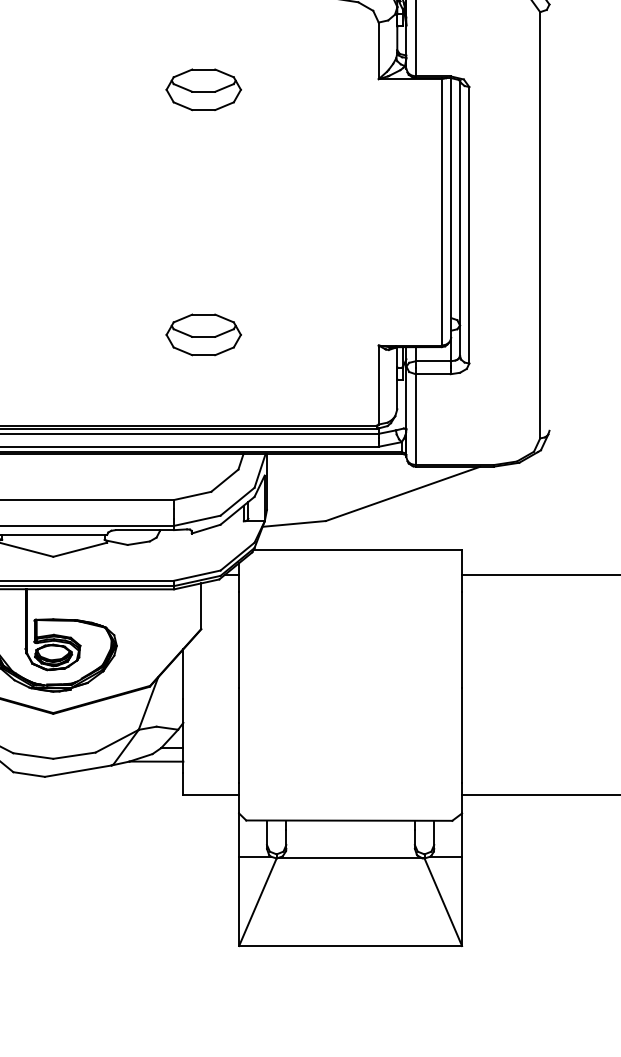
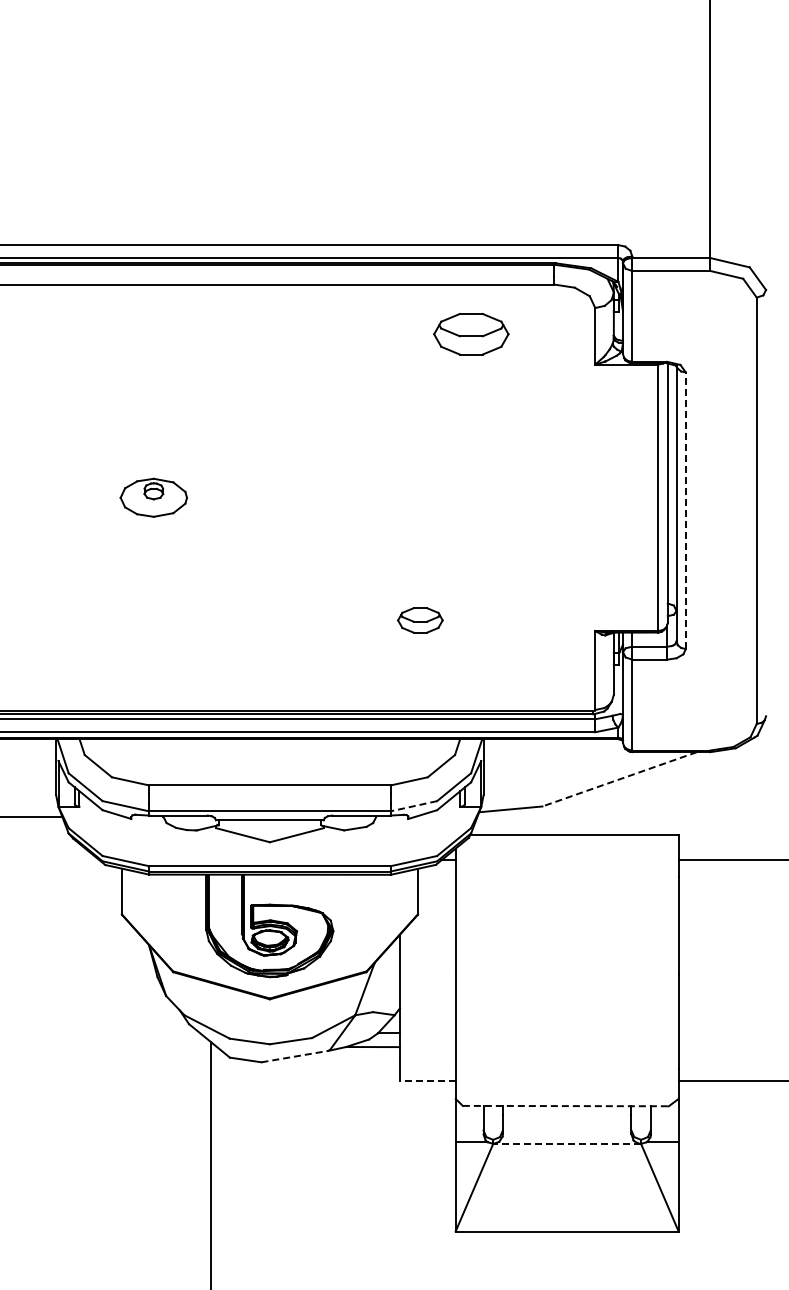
part: (203, 90) -> (471, 334), moved
line: (468, 225) -> (685, 510), solid -> dashed
part: (203, 335) -> (420, 620), size x0.6
line: (402, 494) -> (619, 779), solid -> dashed
line: (196, 521) -> (413, 806), solid -> dashed
line: (77, 771) -> (294, 1056), solid -> dashed
line: (210, 795) -> (427, 1080), solid -> dashed
line: (349, 821) -> (566, 1106), solid -> dashed
line: (350, 858) -> (567, 1143), solid -> dashed

